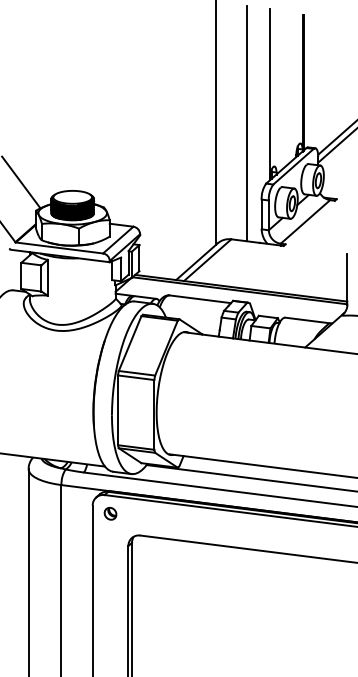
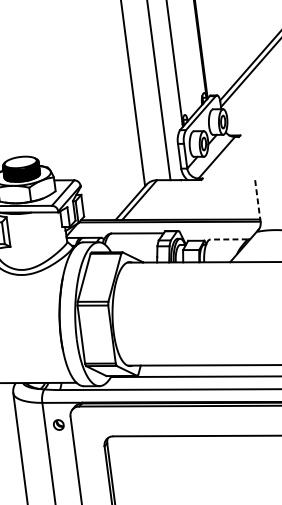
line: (347, 280) -> (258, 201), solid -> dashed
line: (306, 320) -> (228, 239), solid -> dashed
part: (110, 513) -> (58, 424), moved

